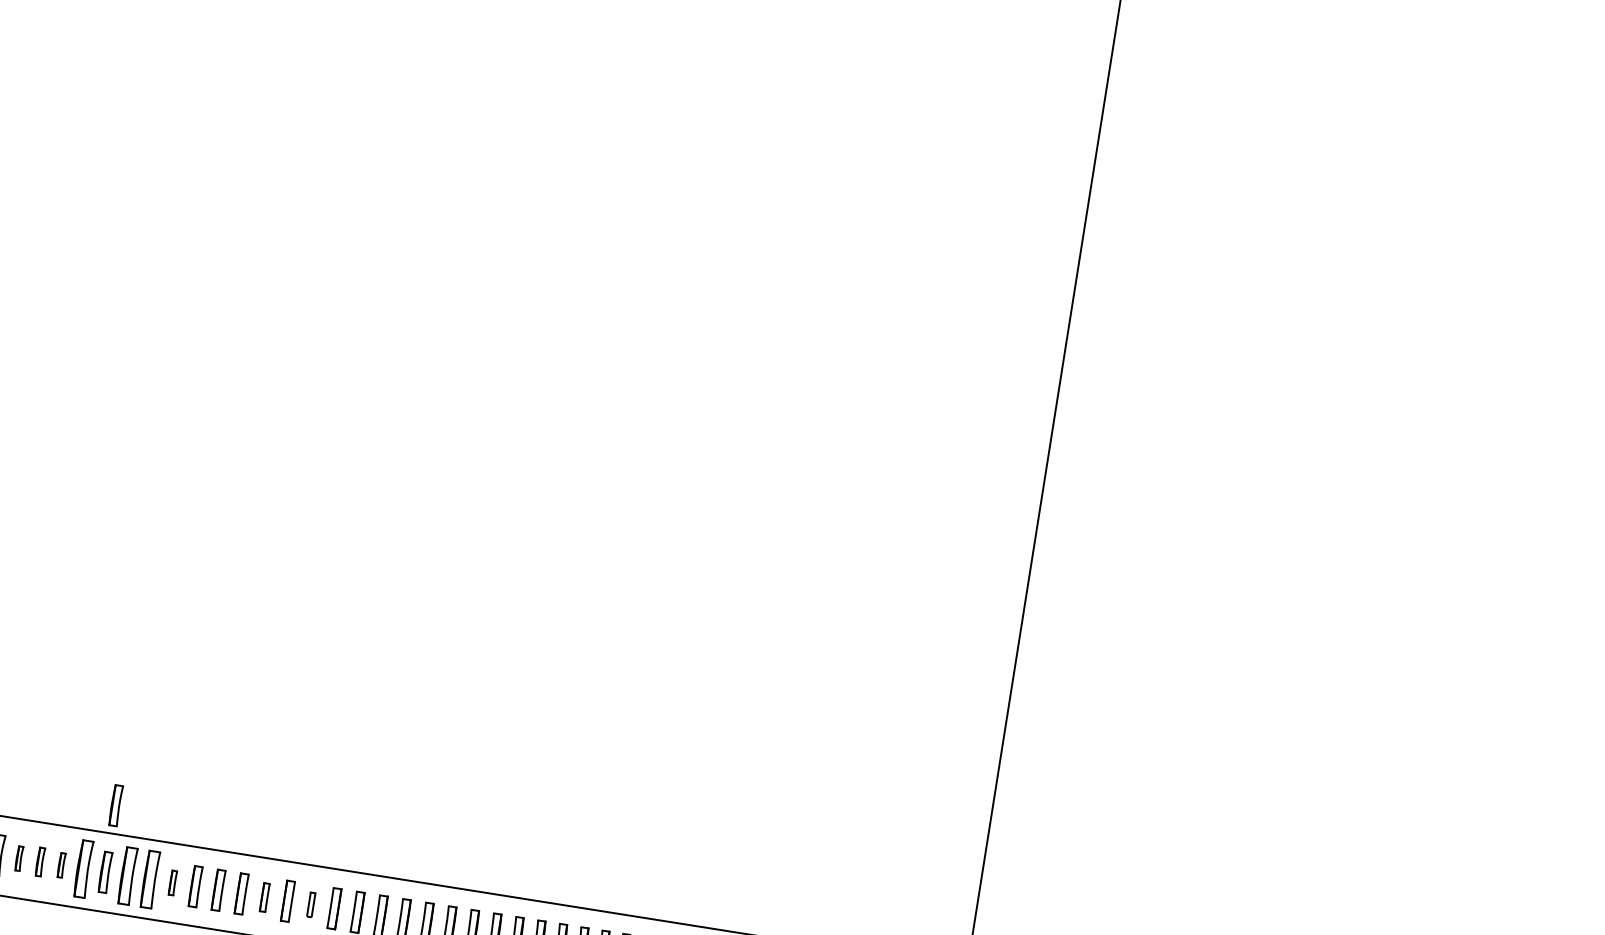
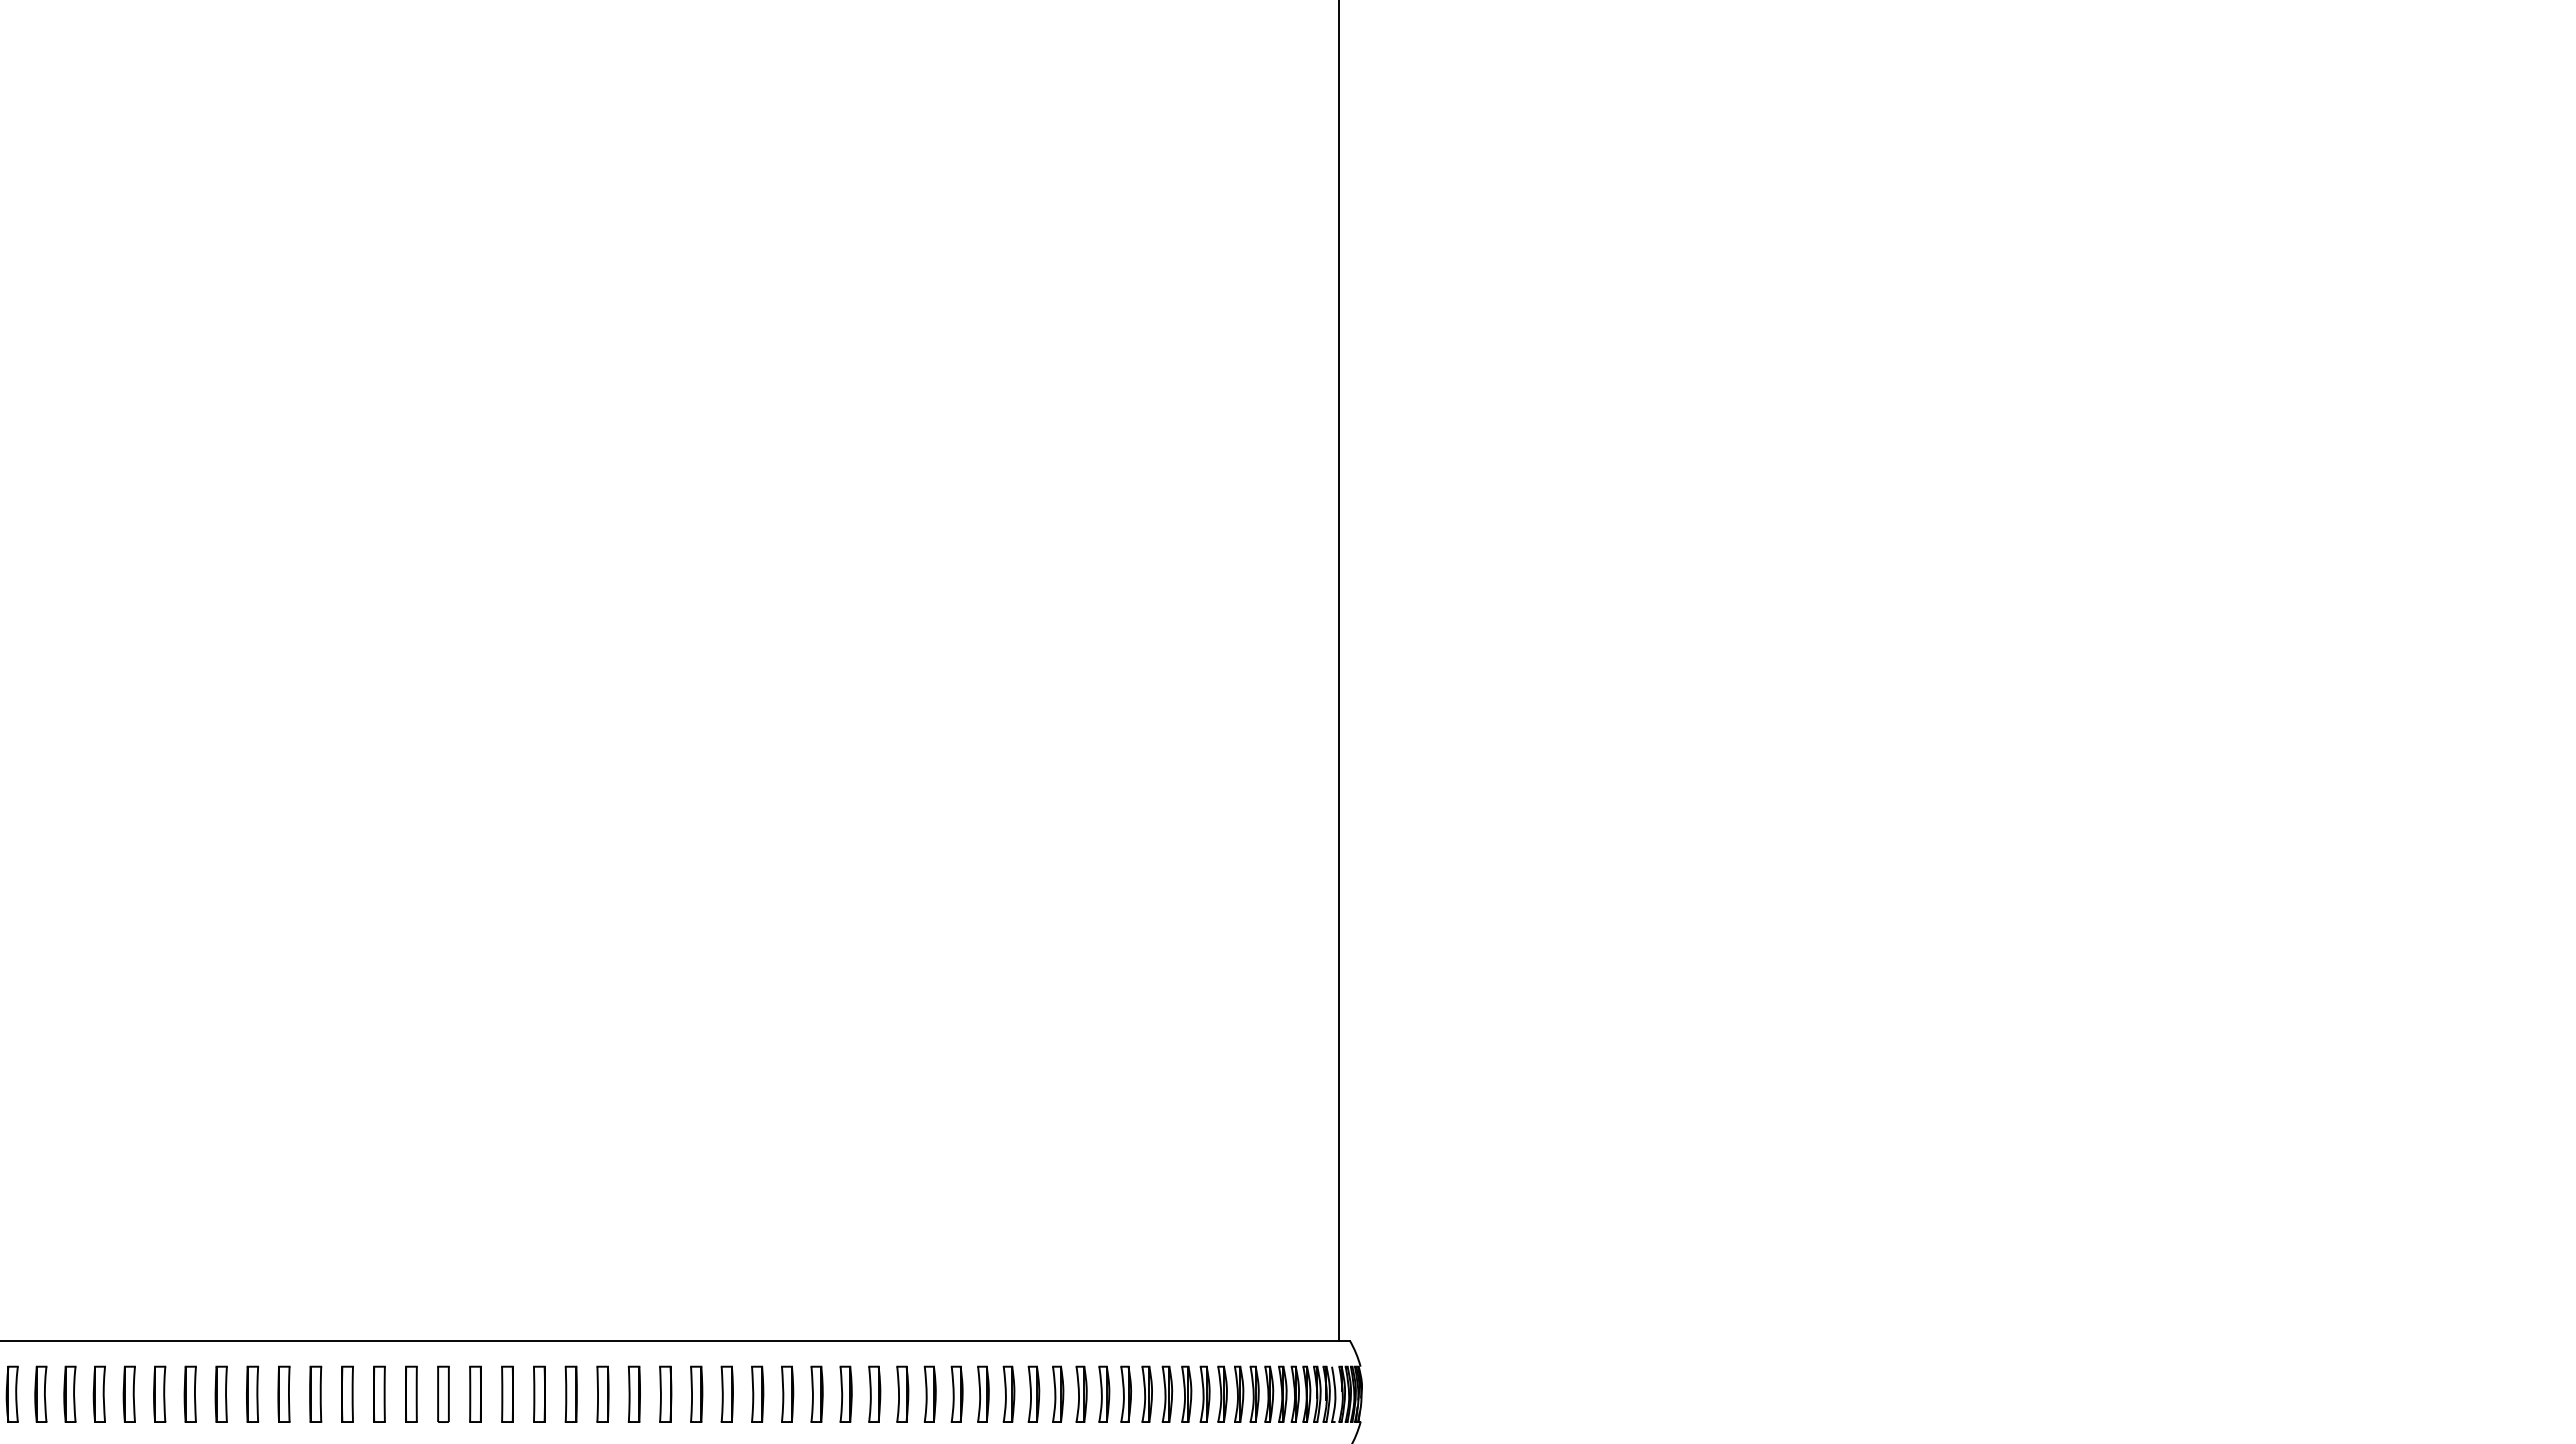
part: (115, 805) -> (159, 1301), removed
part: (18, 858) -> (40, 1393), size x1.67
part: (40, 861) -> (69, 1393), size x1.43
part: (61, 864) -> (98, 1393), size x1.67
part: (82, 868) -> (128, 1393), size x0.71
part: (127, 875) -> (189, 1393), size x0.71
part: (149, 878) -> (220, 1393), size x0.71
part: (172, 882) -> (252, 1393), size x1.67
part: (264, 897) -> (379, 1393), size x1.43
part: (311, 904) -> (443, 1393), size x1.67

